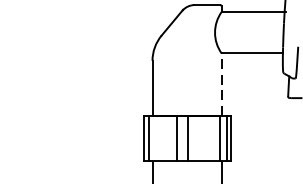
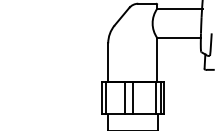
line: (221, 83) -> (157, 59), dashed -> solid

